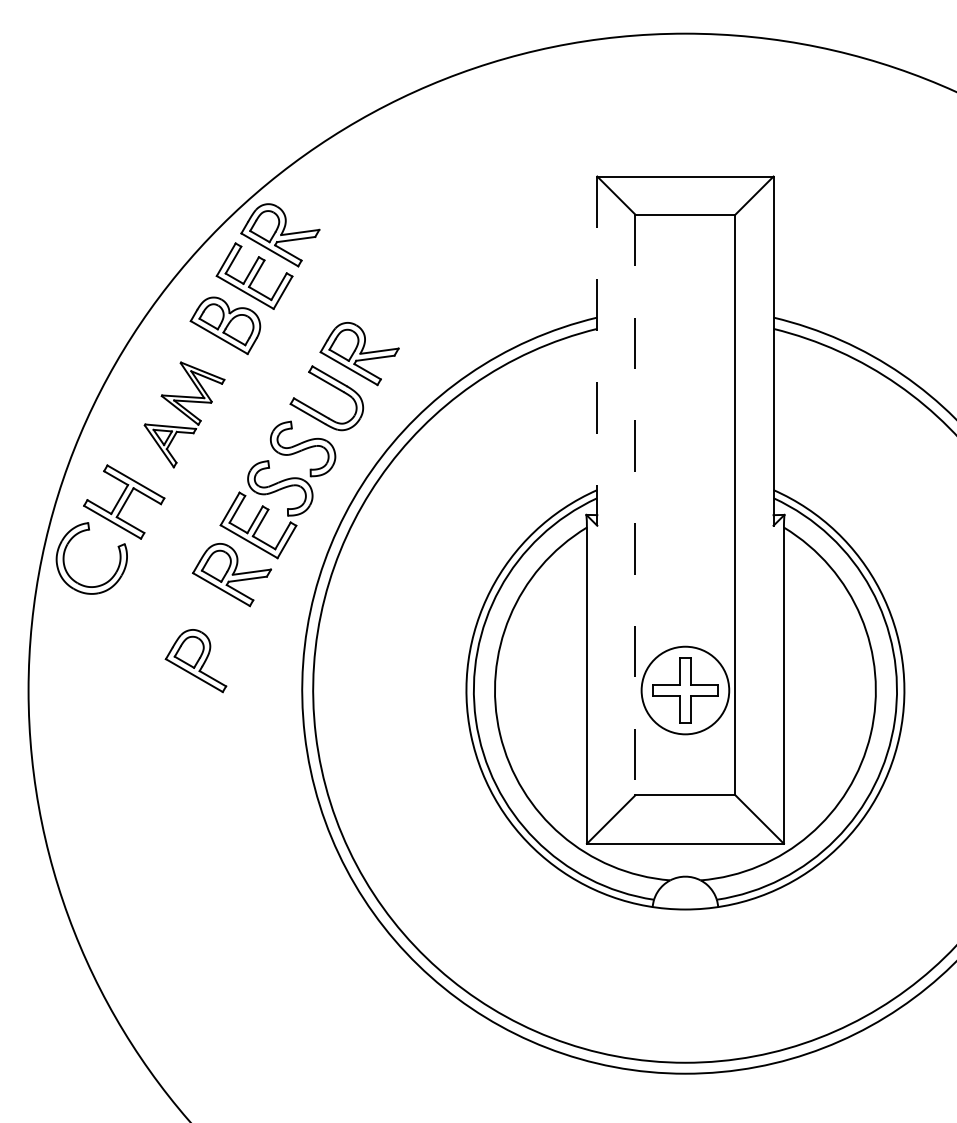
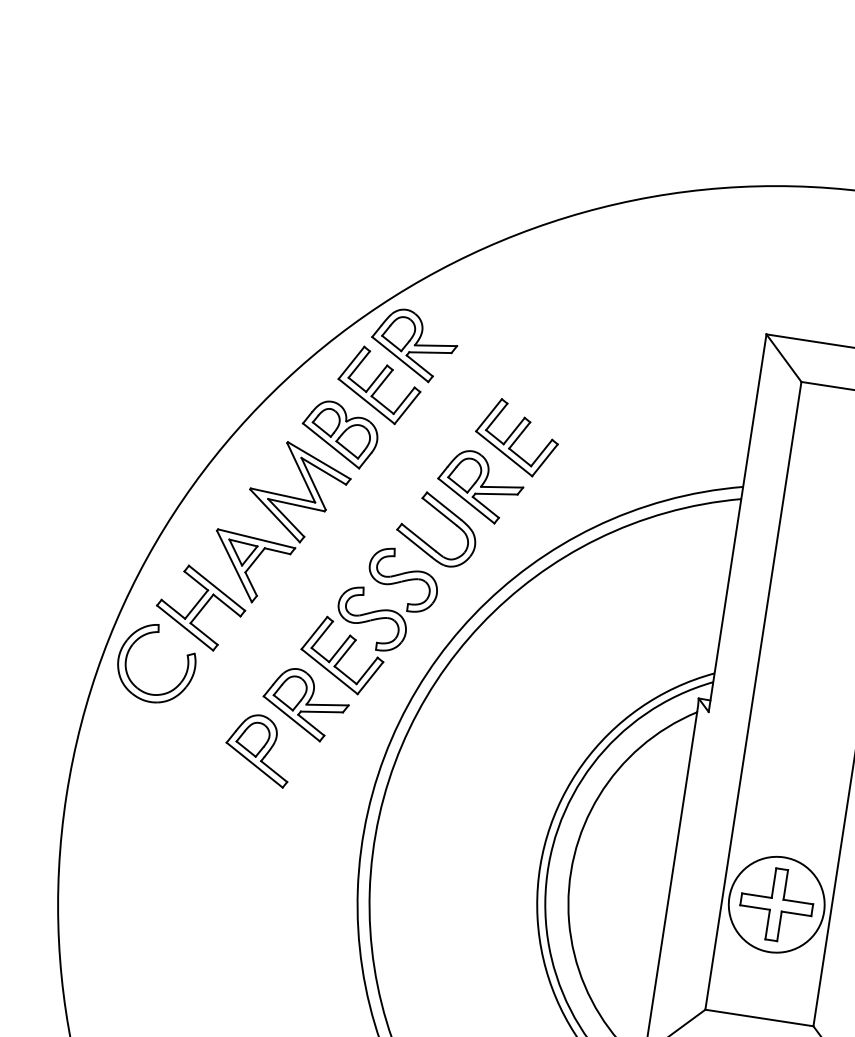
part: (385, 304) -> (516, 437), added
line: (597, 351) -> (737, 523), dashed -> solid
part: (184, 414) -> (280, 523), size x1.43
line: (635, 505) -> (753, 696), dashed -> solid
part: (195, 661) -> (258, 750), moved

